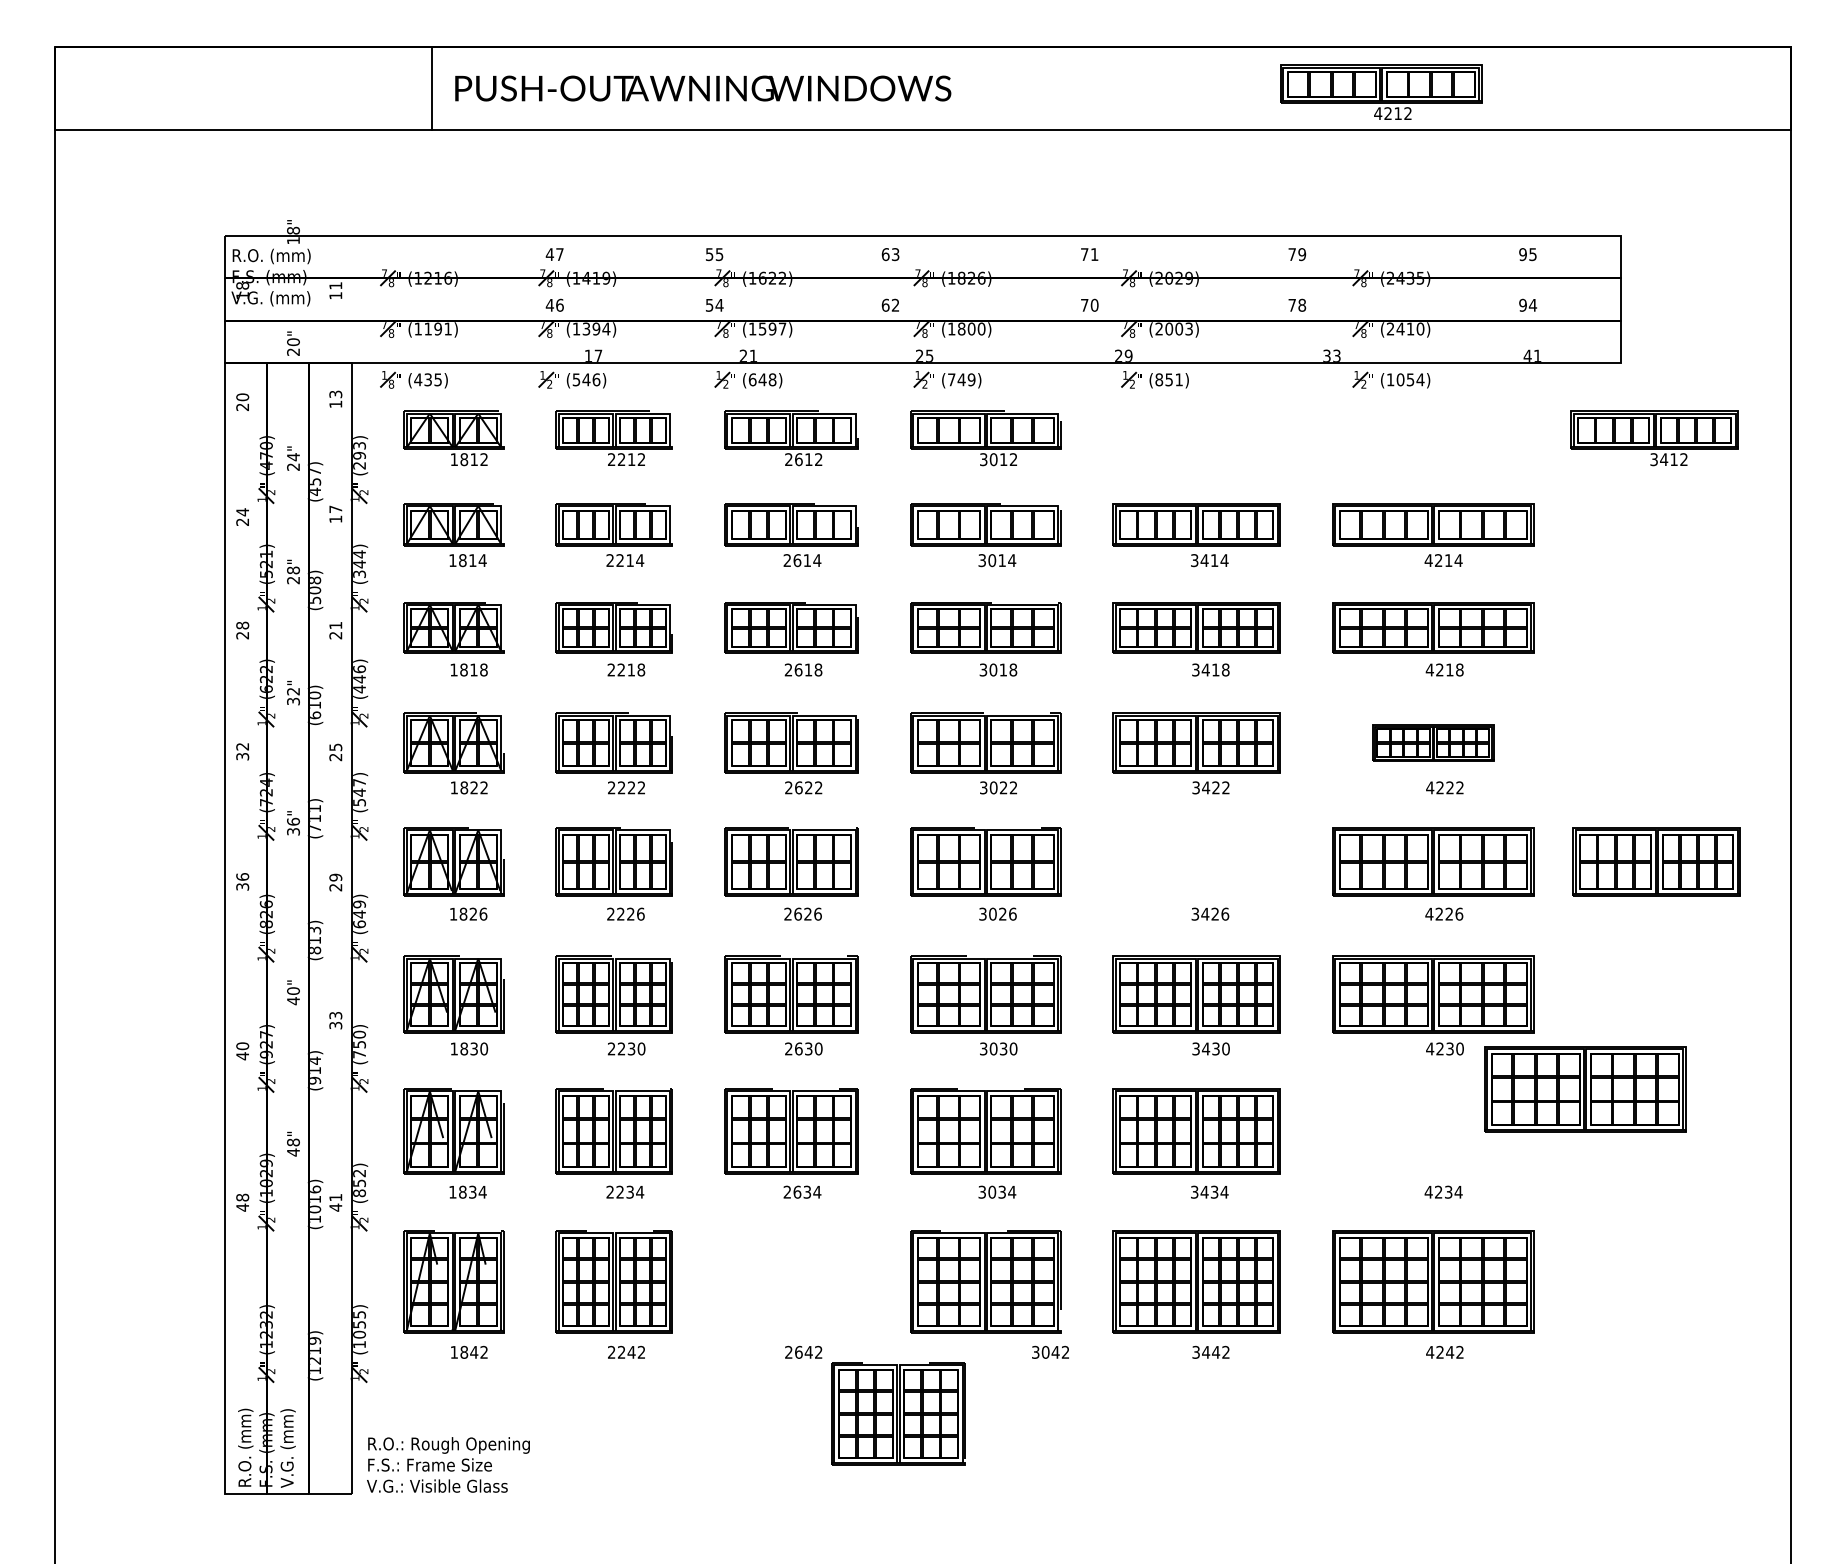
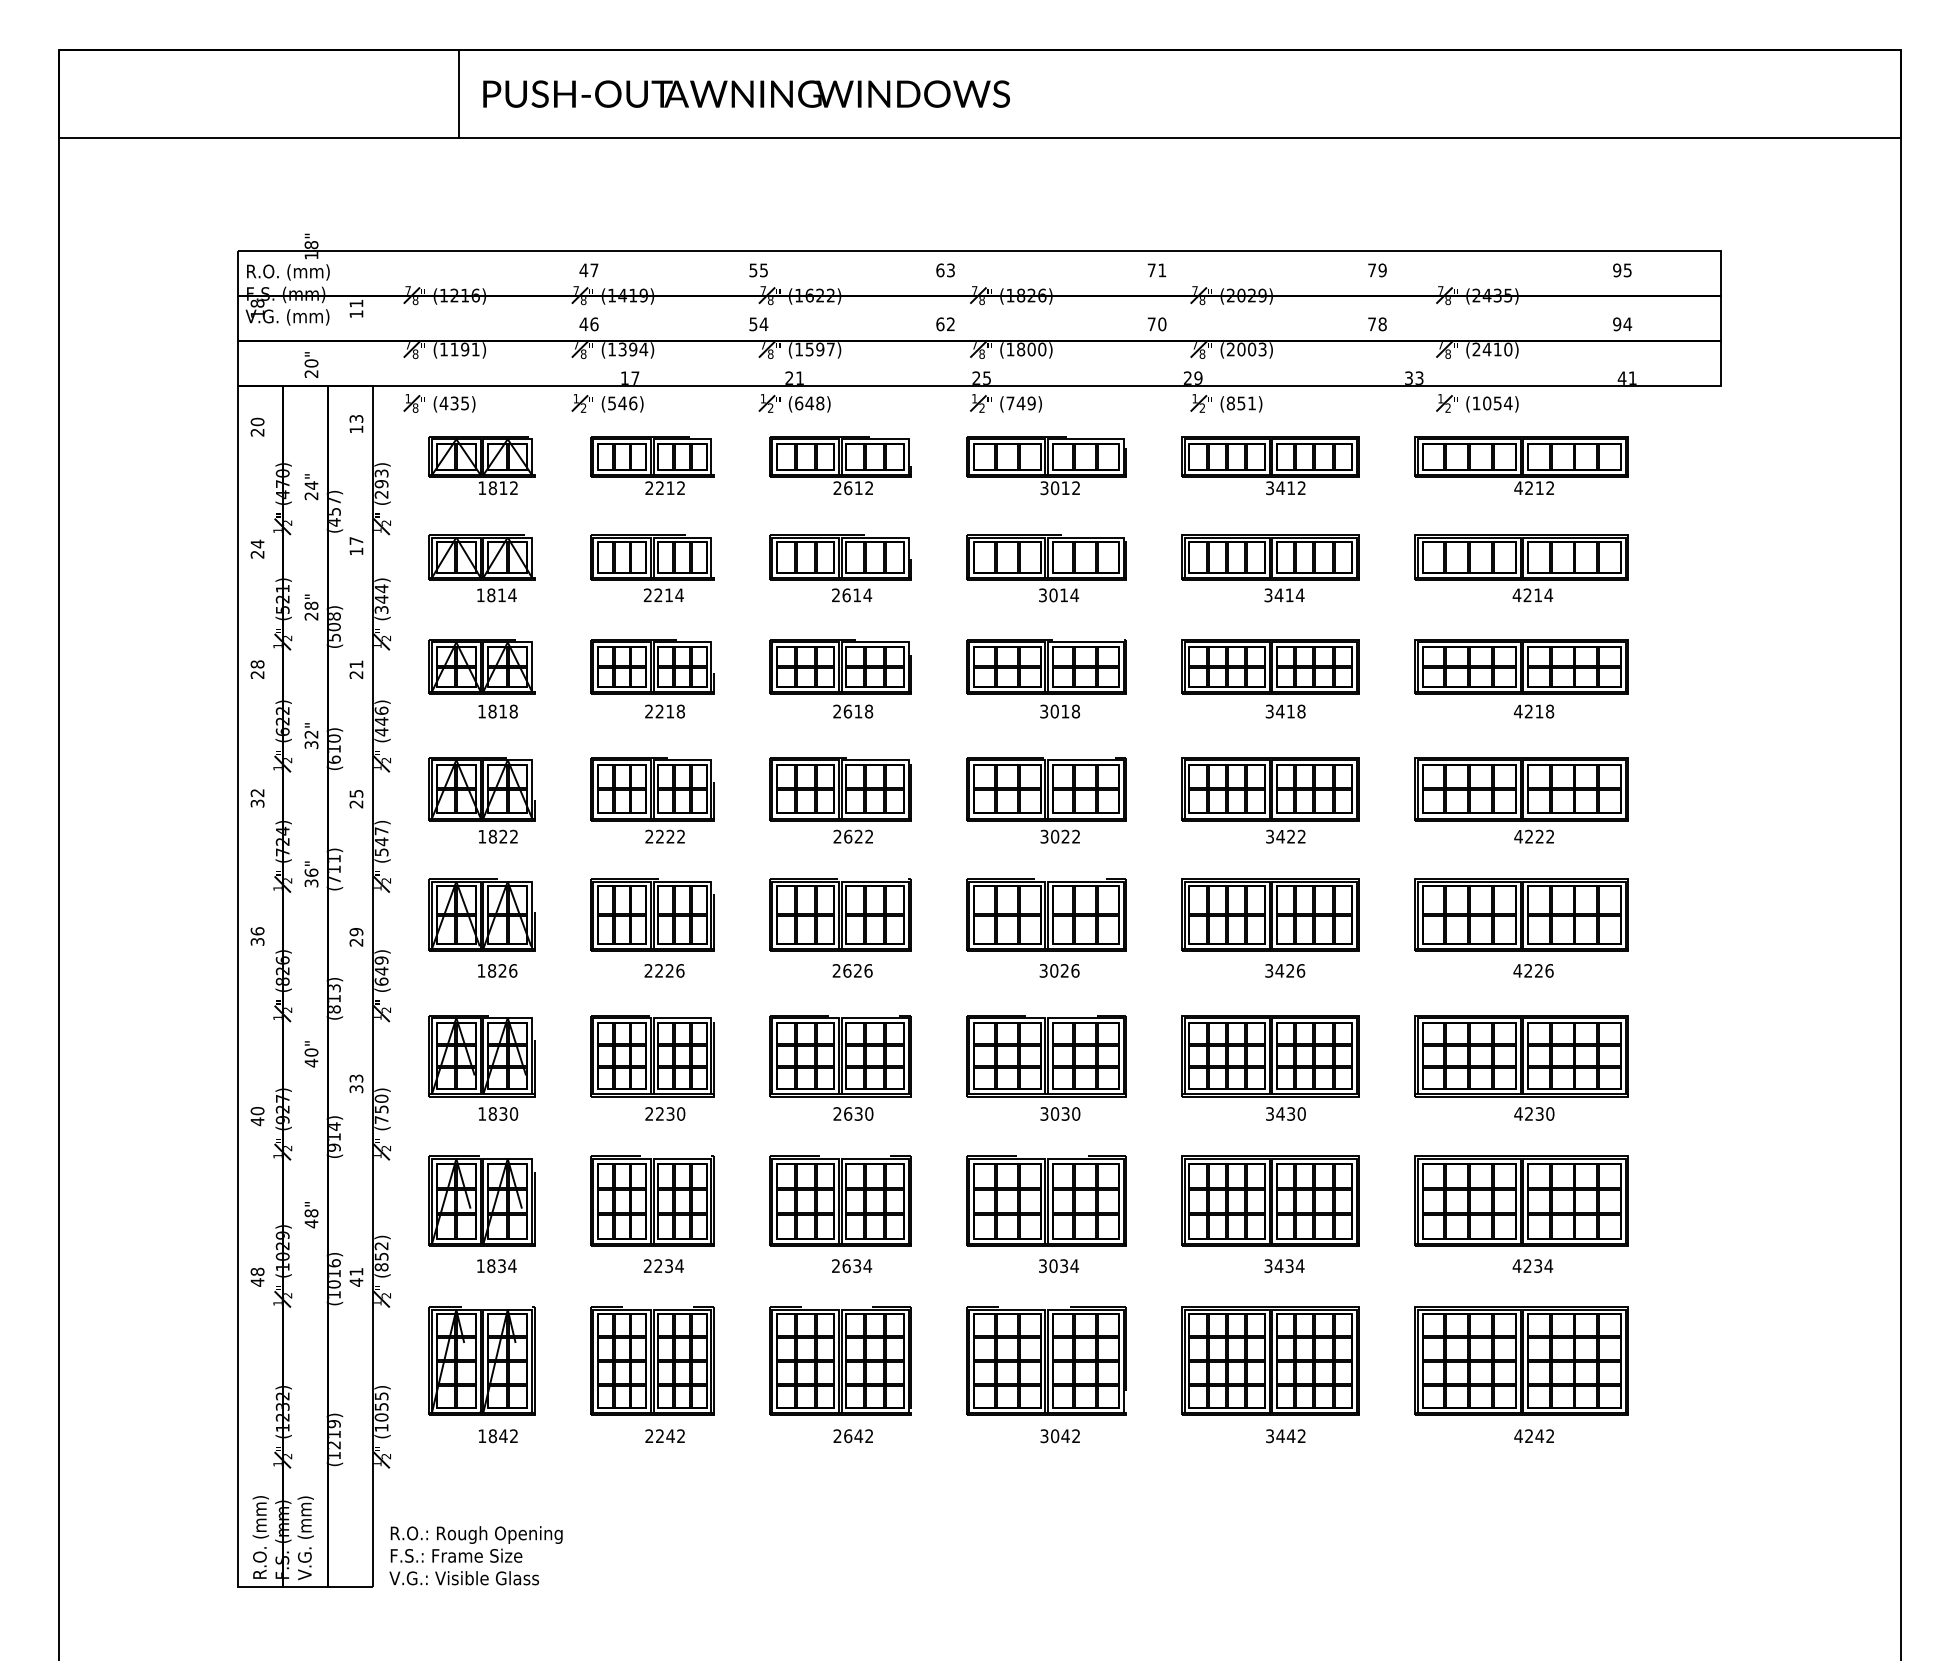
part: (1381, 91) -> (1522, 464), moved
part: (1654, 438) -> (1270, 465), moved
part: (1433, 742) -> (1522, 788), size x1.67
part: (1656, 861) -> (1270, 914), moved
part: (1585, 1089) -> (1522, 1201), moved
text: (1050, 1351) -> (1060, 1435), moved
part: (898, 1413) -> (840, 1360), moved

